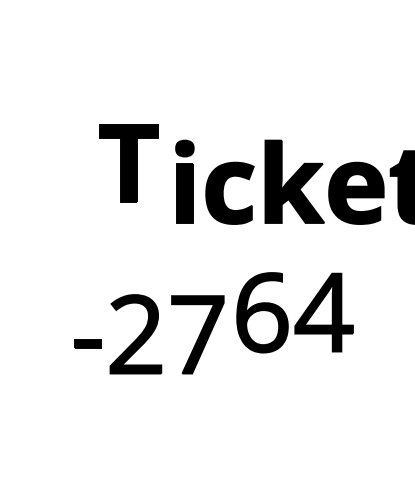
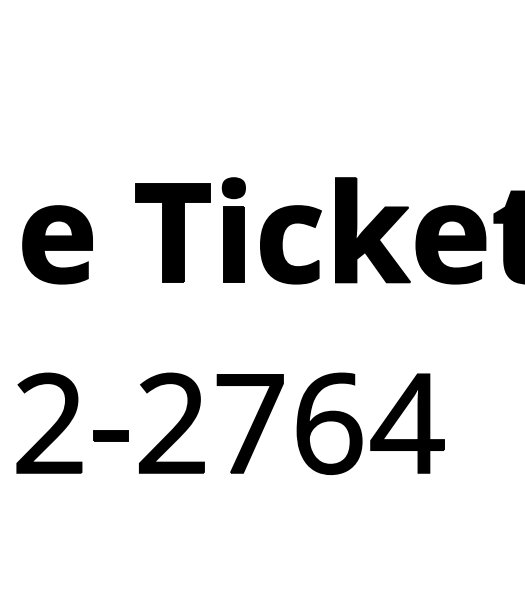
part: (128, 163) -> (172, 233), moved
part: (45, 192) -> (57, 243), added
part: (301, 315) -> (378, 427), moved
part: (38, 334) -> (48, 423), added

